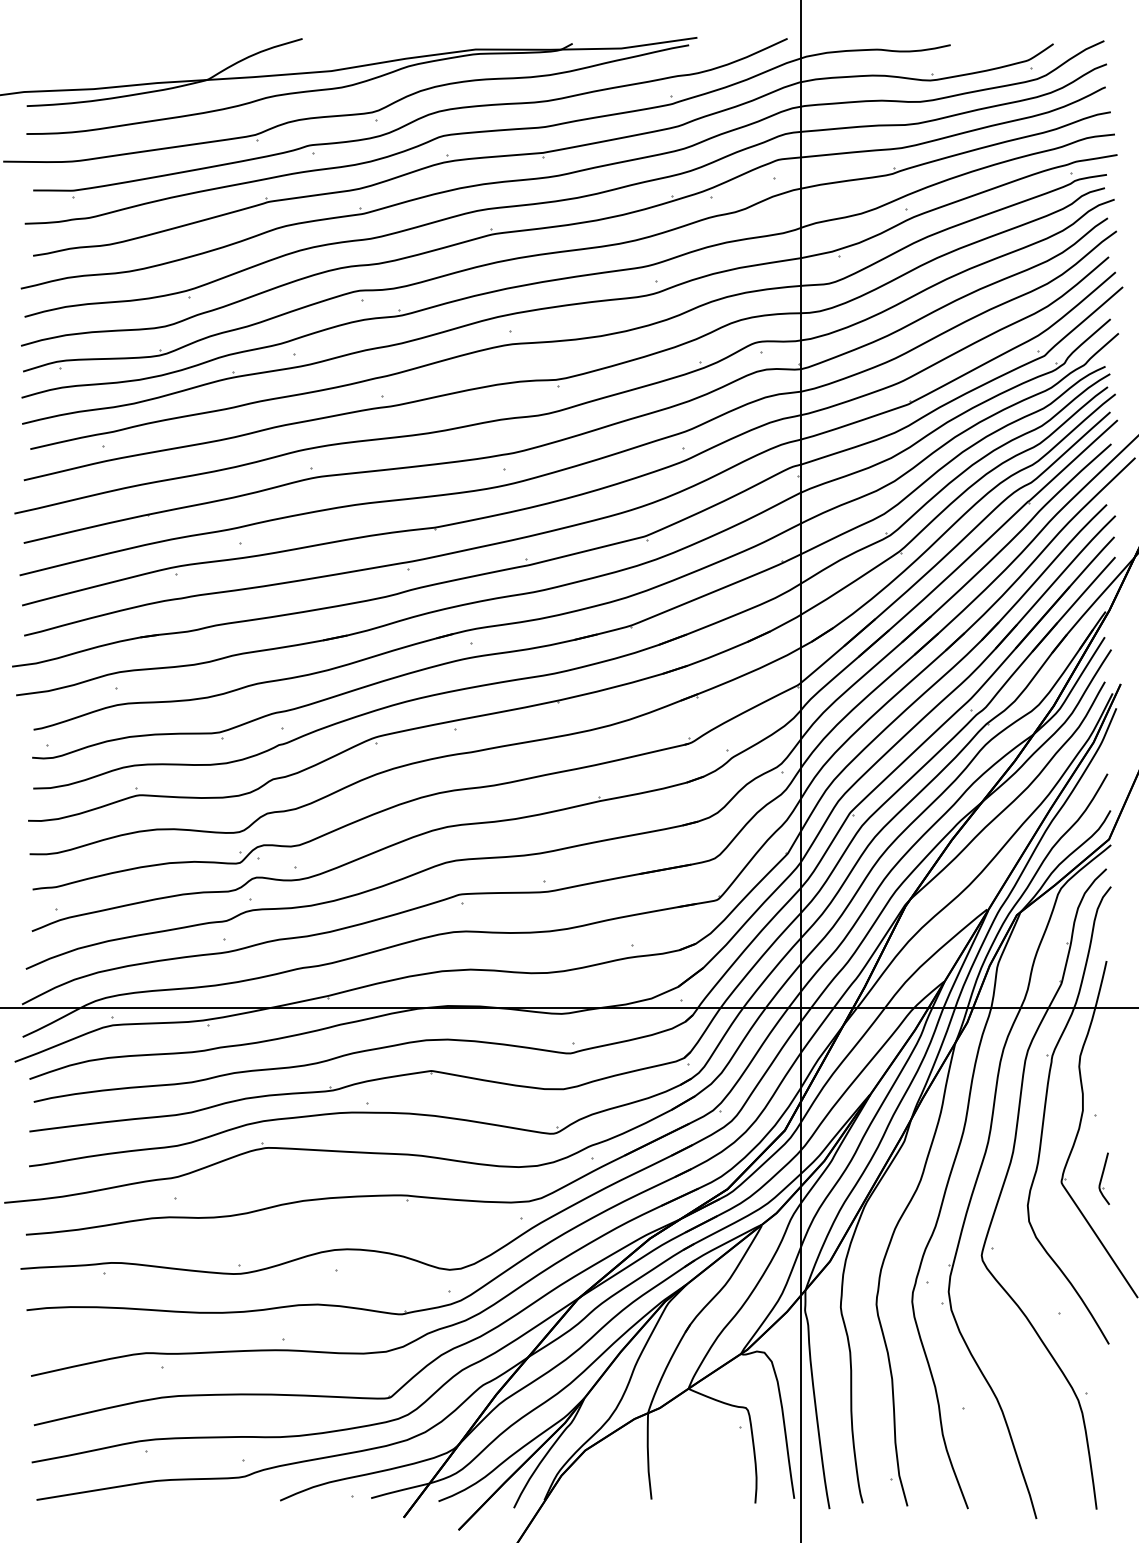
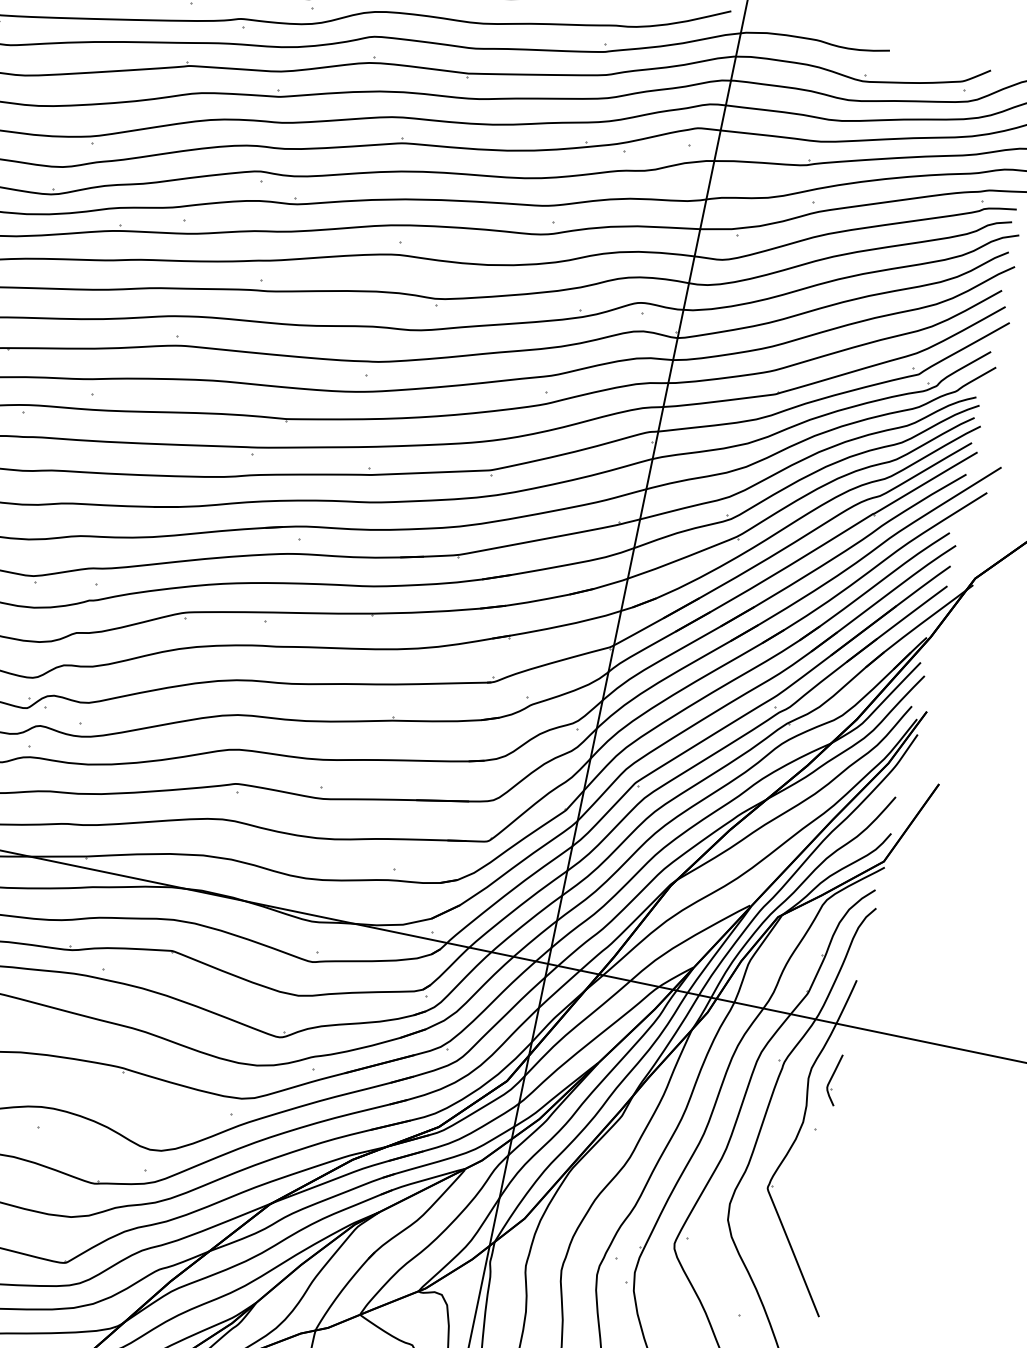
part: (1103, 1178) -> (833, 1079), moved

